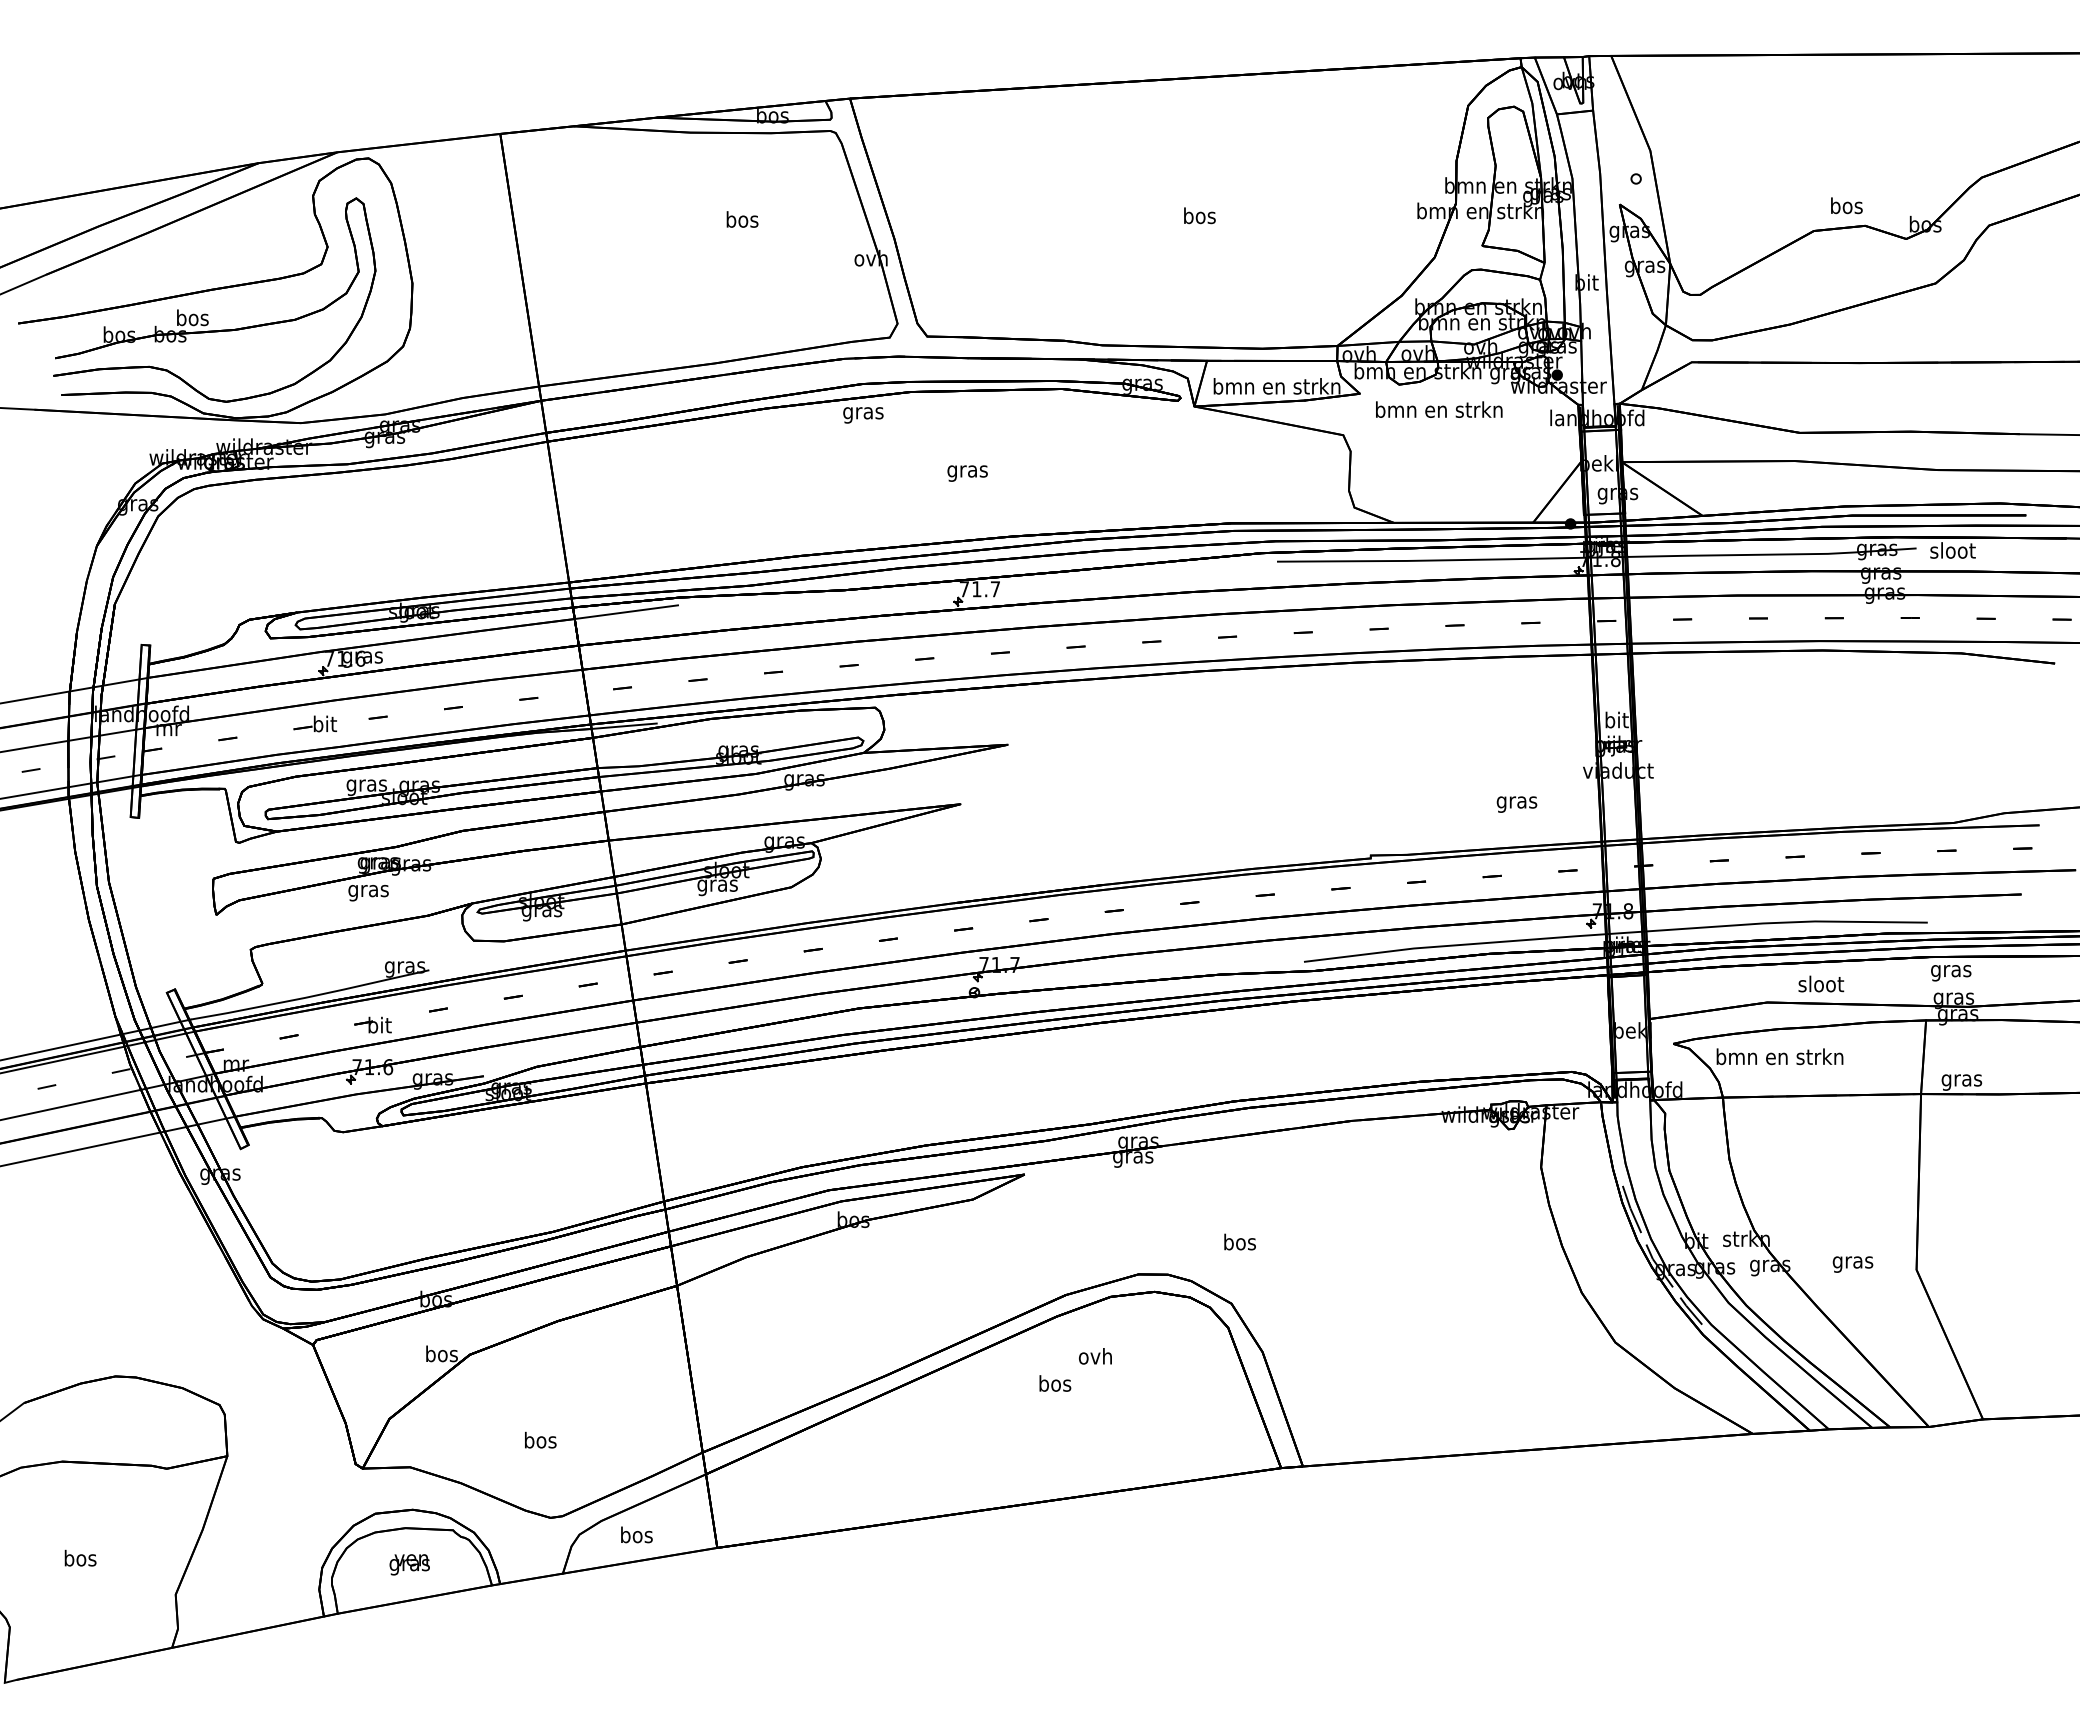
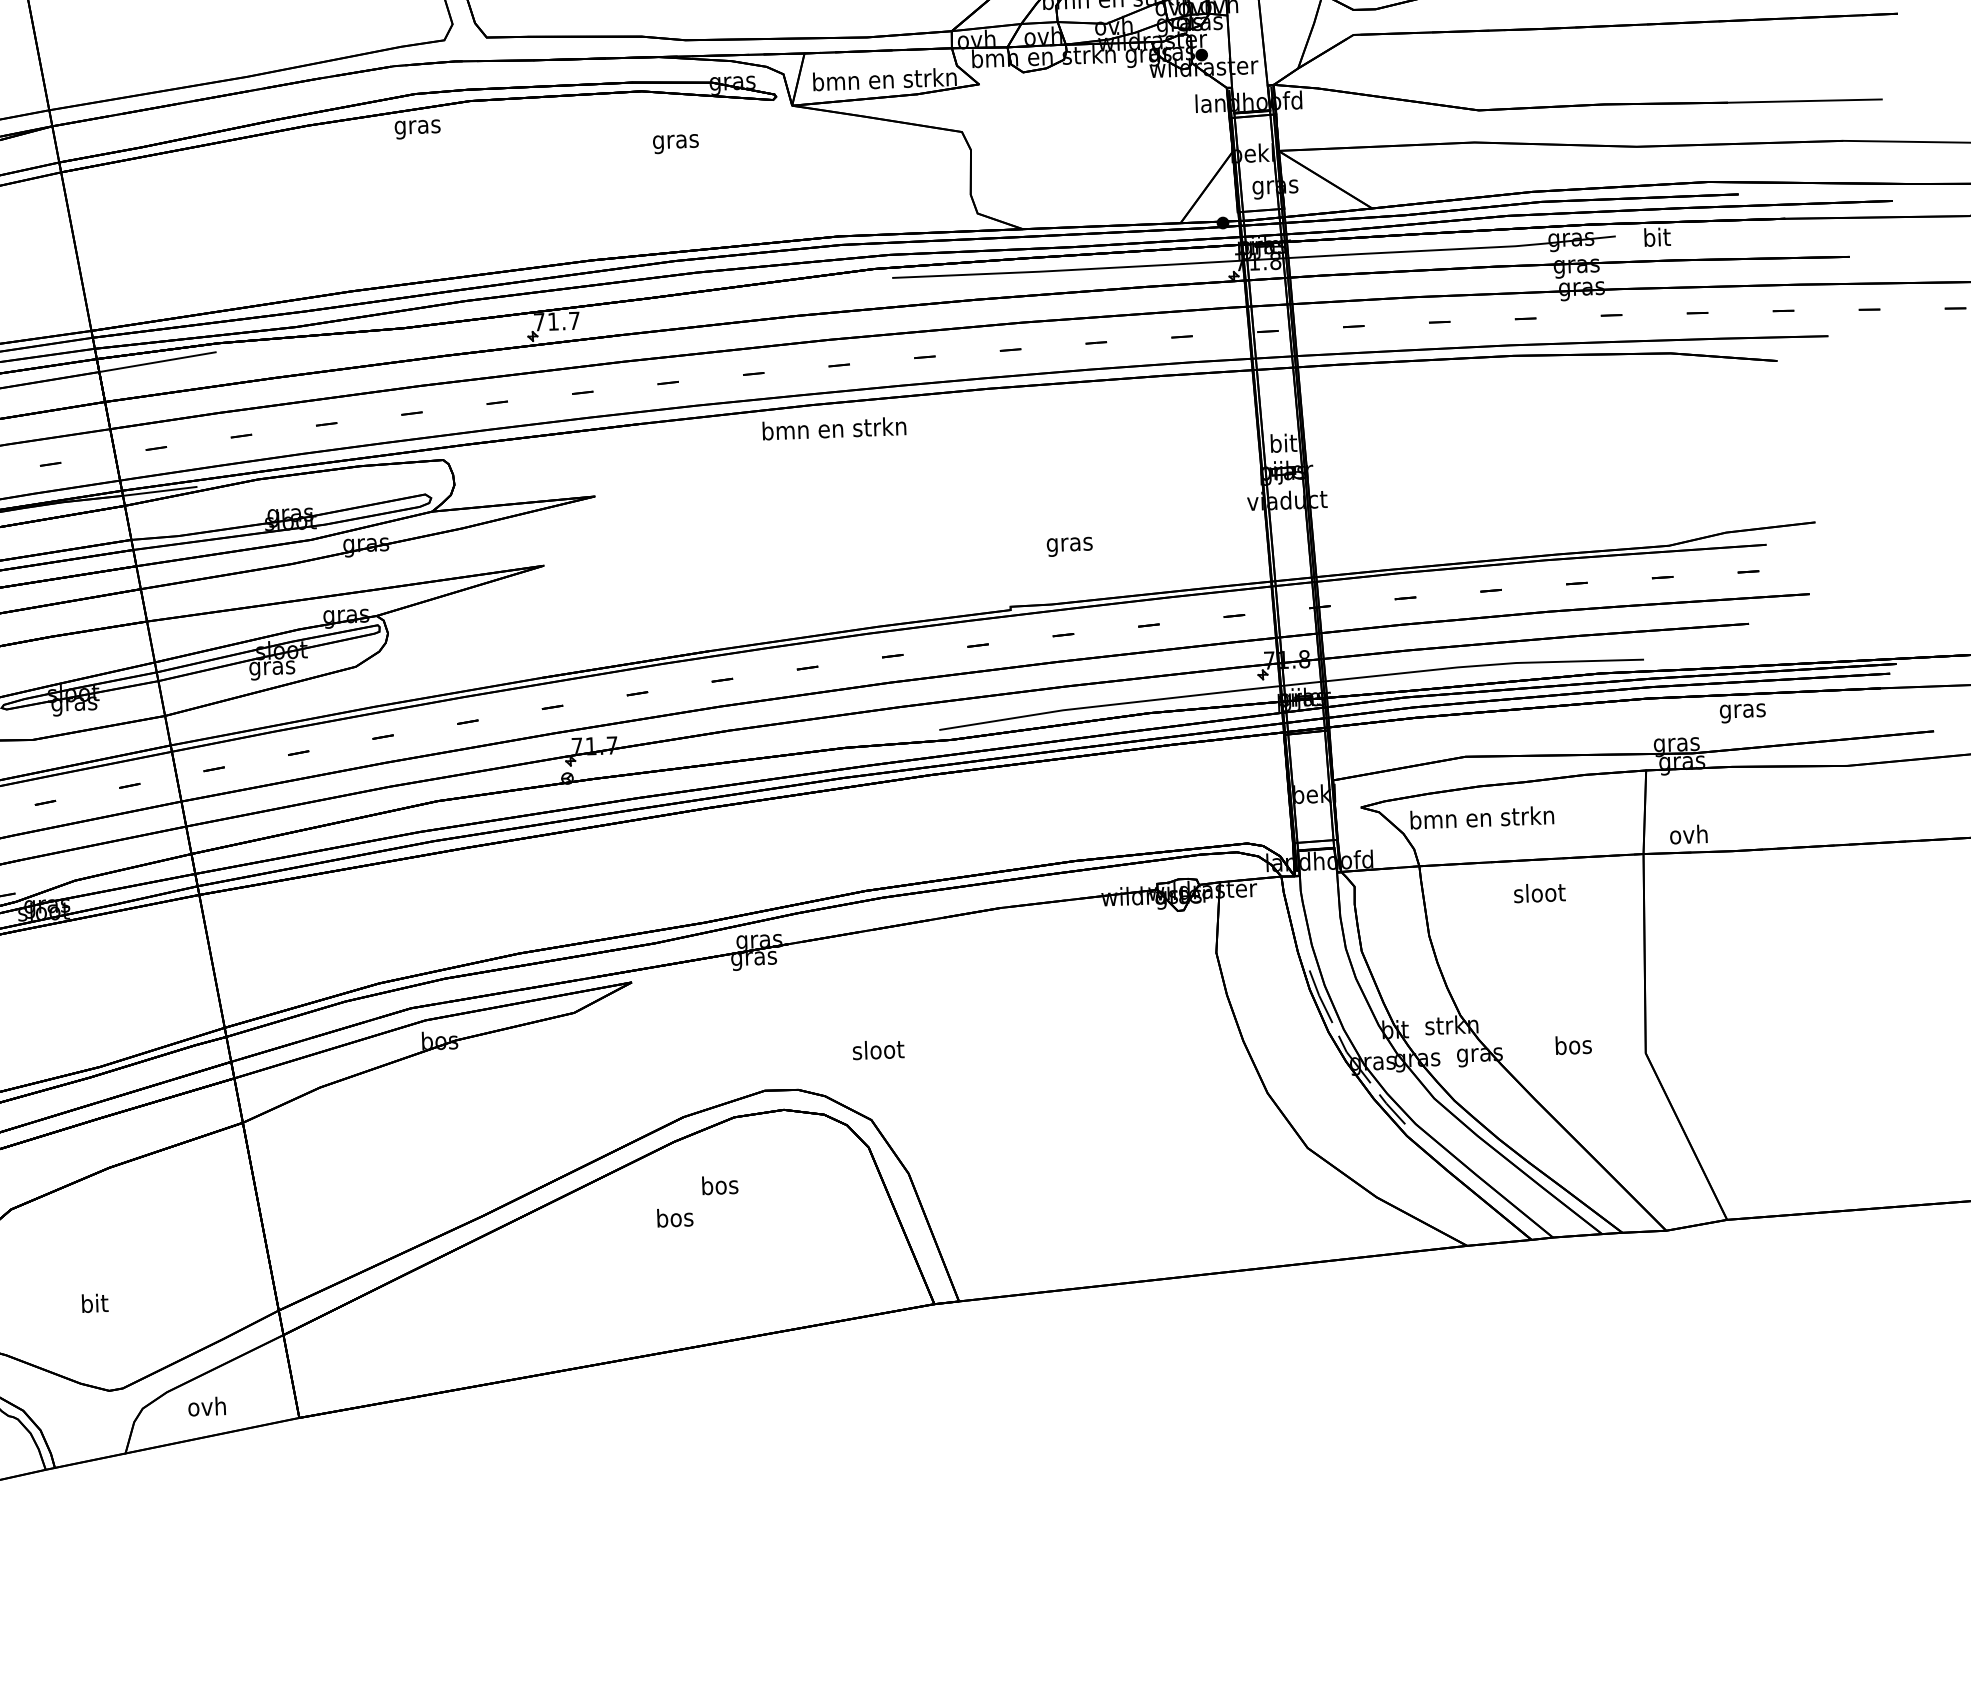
text: (1439, 409) -> (834, 428), moved
text: (967, 473) -> (675, 143), moved
text: (1952, 550) -> (1656, 237), sloot -> bit
text: (1516, 804) -> (1069, 546), moved
text: (1951, 973) -> (1743, 713), moved
text: (1821, 983) -> (1539, 892), moved
text: (1961, 1080) -> (1688, 837), gras -> ovh
text: (1239, 1241) -> (877, 1049), bos -> sloot
text: (1852, 1262) -> (1572, 1047), gras -> bos
text: (1094, 1356) -> (718, 1185), ovh -> bos
text: (540, 1439) -> (94, 1302), bos -> bit
text: (635, 1534) -> (206, 1406), bos -> ovh

